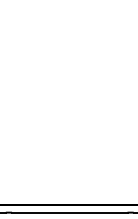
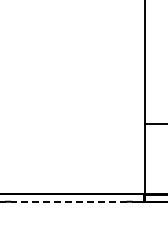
line: (69, 212) -> (68, 201), solid -> dashed

